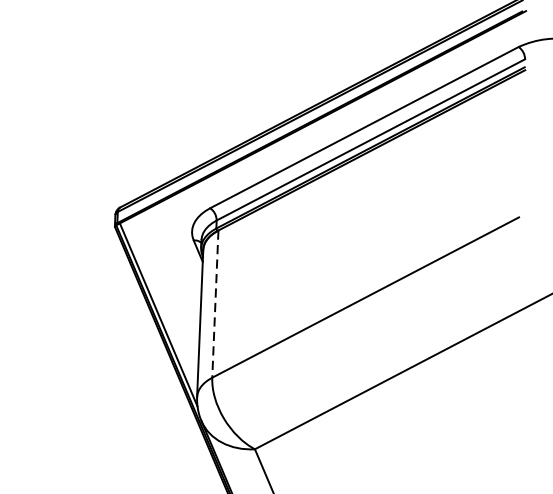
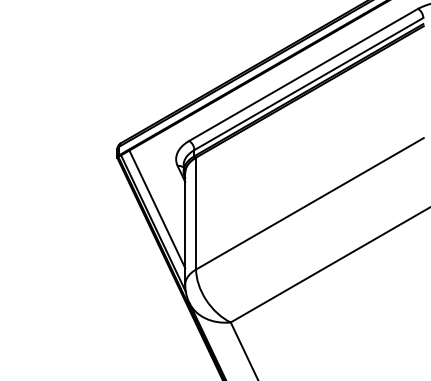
line: (164, 296) -> (157, 209), added
line: (215, 304) -> (196, 213), dashed -> solid

